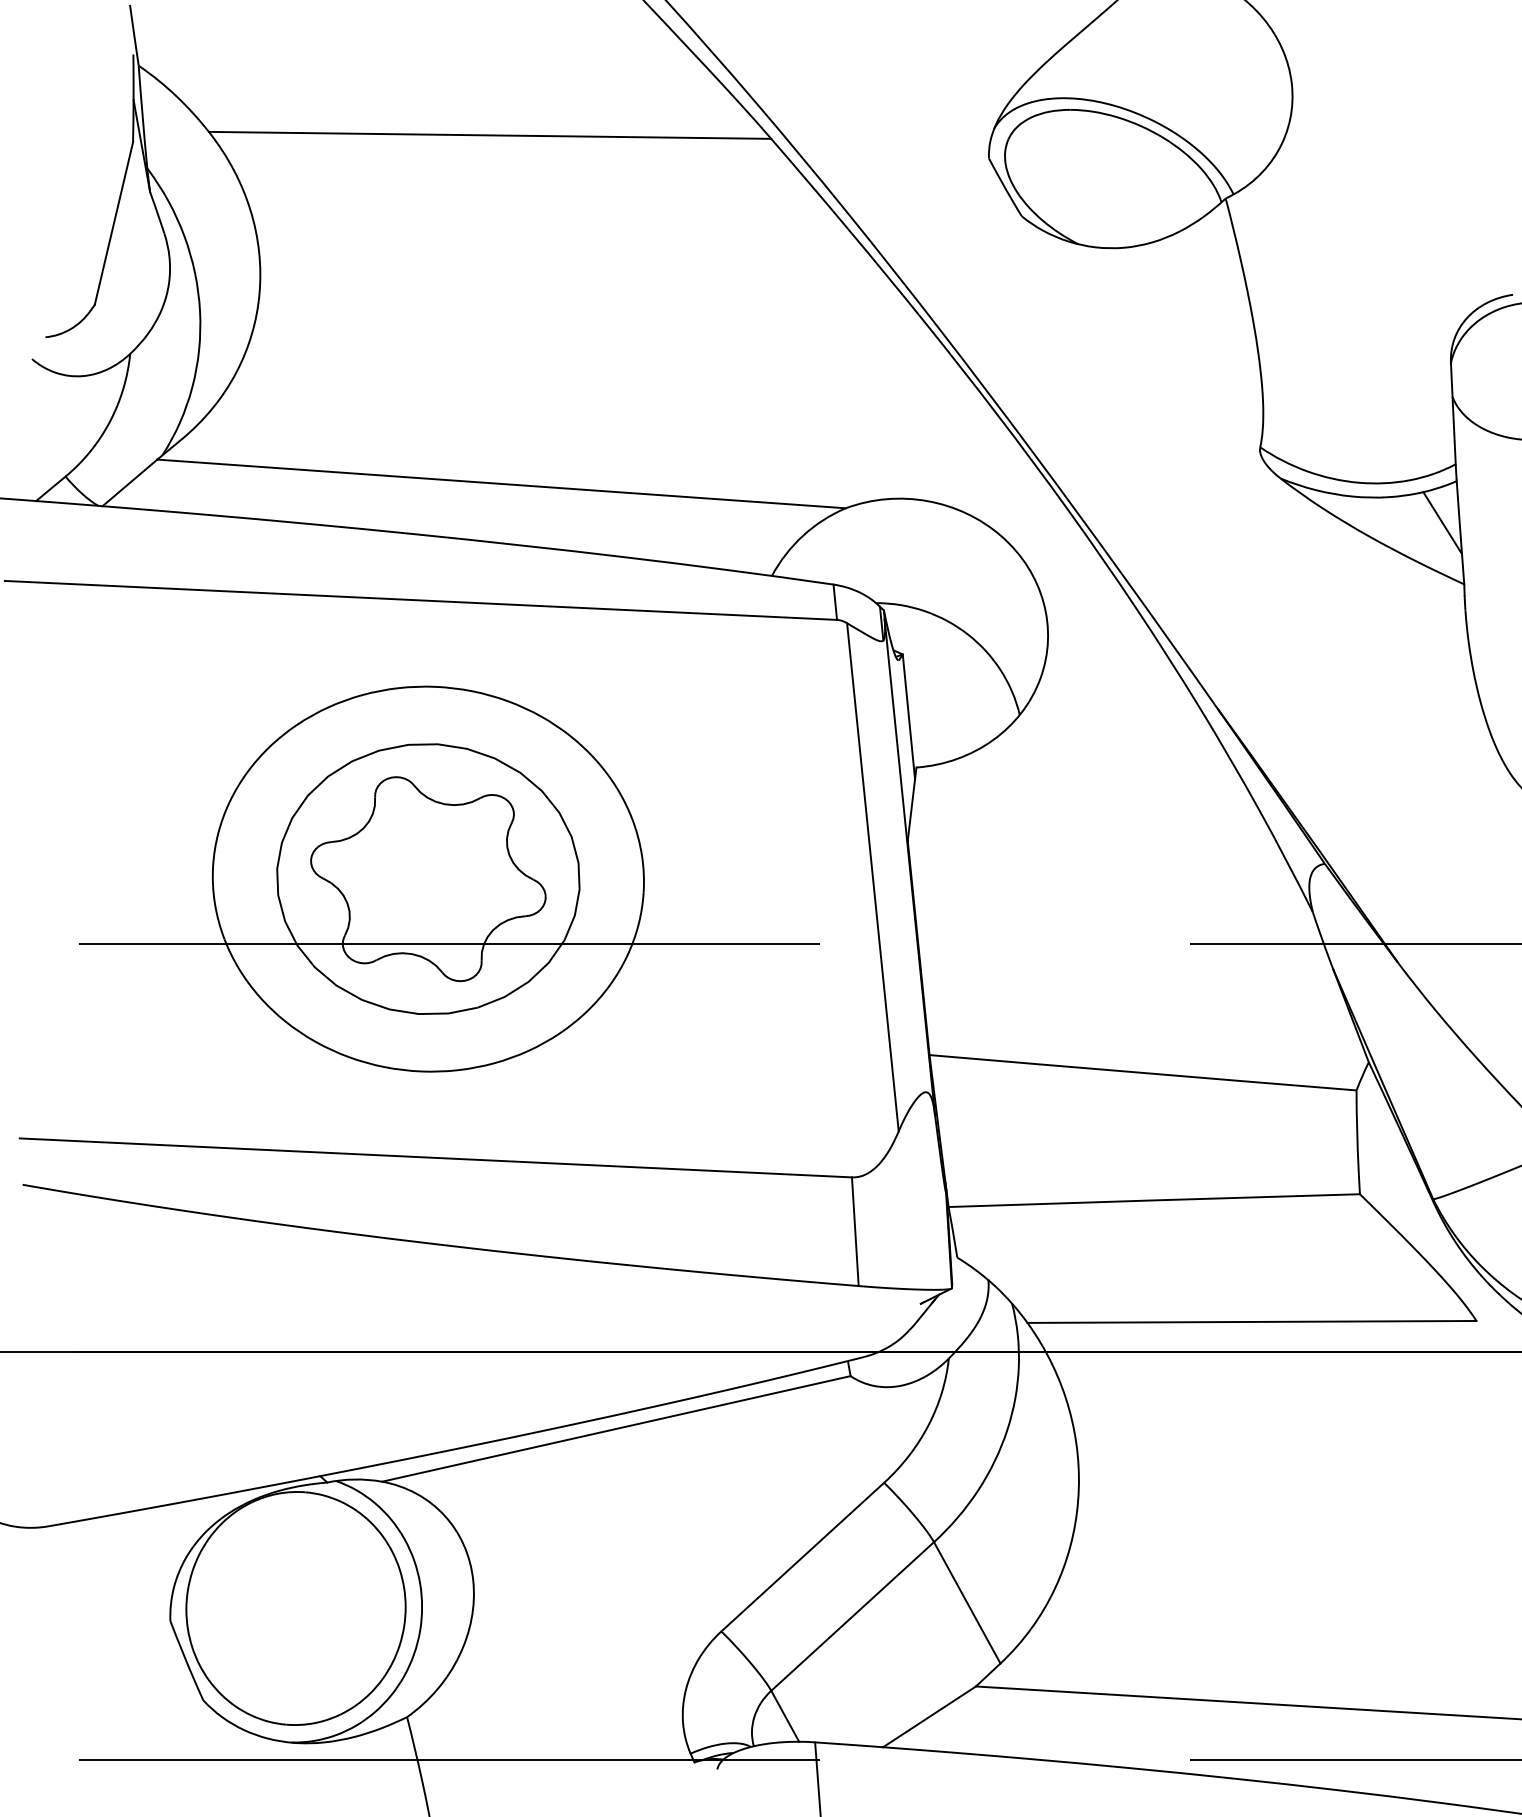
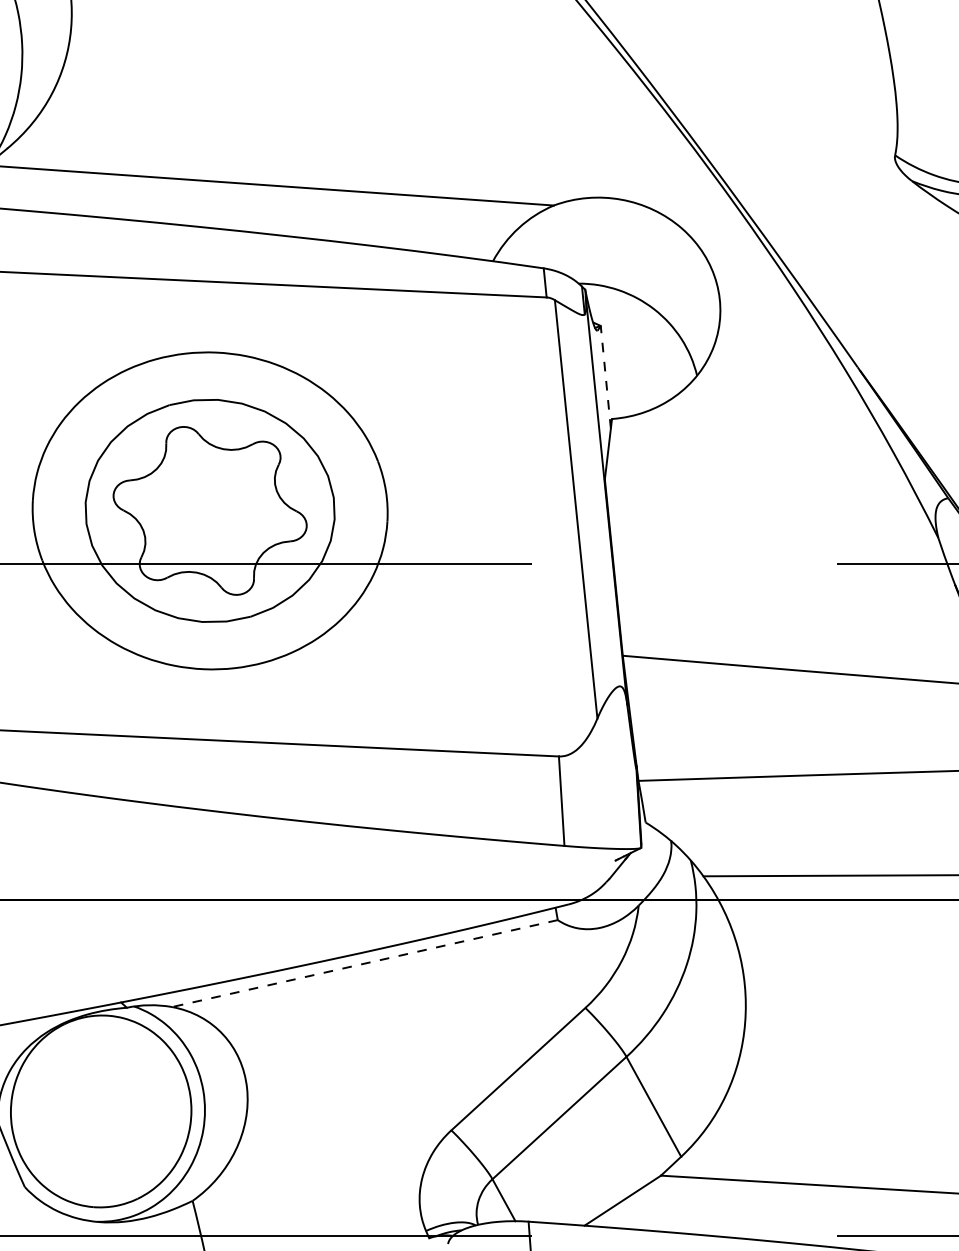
line: (908, 716) -> (605, 376), solid -> dashed
line: (615, 1429) -> (364, 964), solid -> dashed

